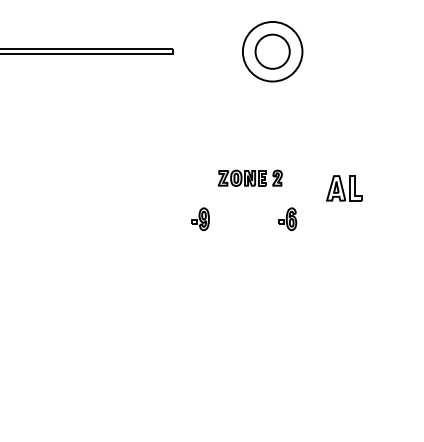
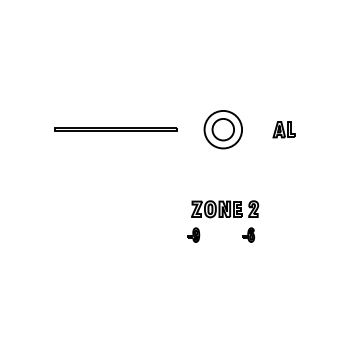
part: (271, 51) -> (222, 129), moved
part: (250, 178) -> (225, 209), size x1.67
part: (342, 188) -> (283, 129), moved

